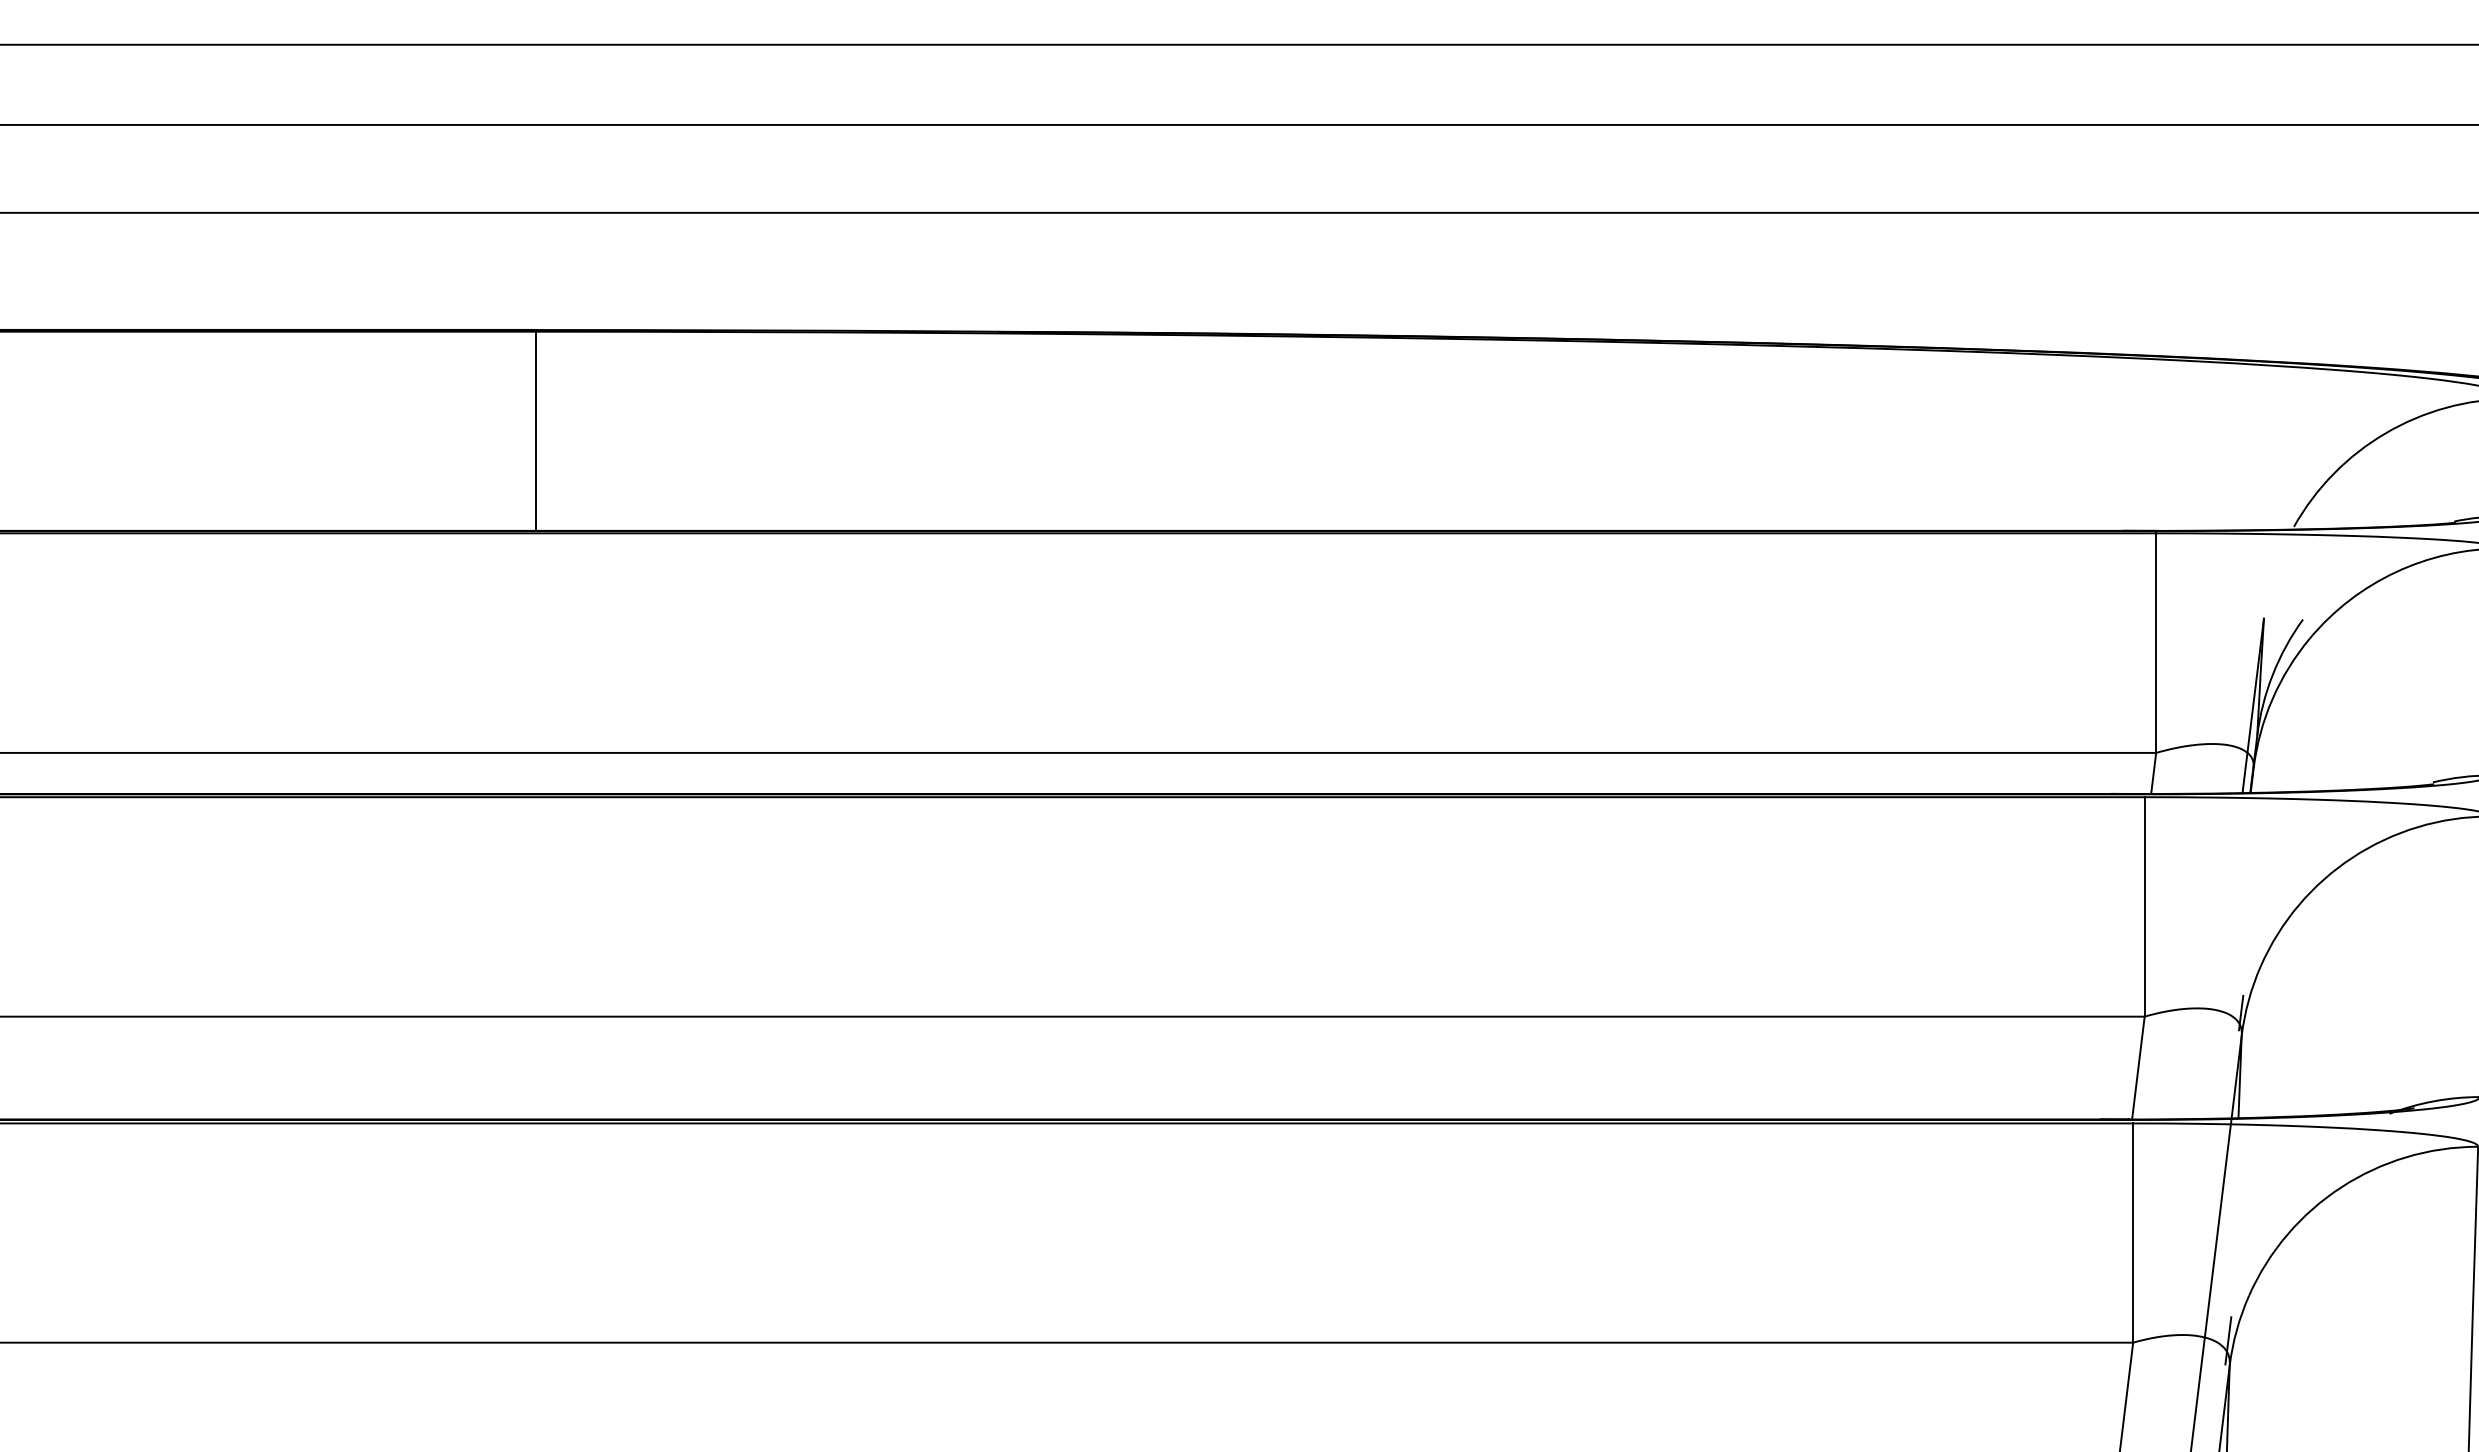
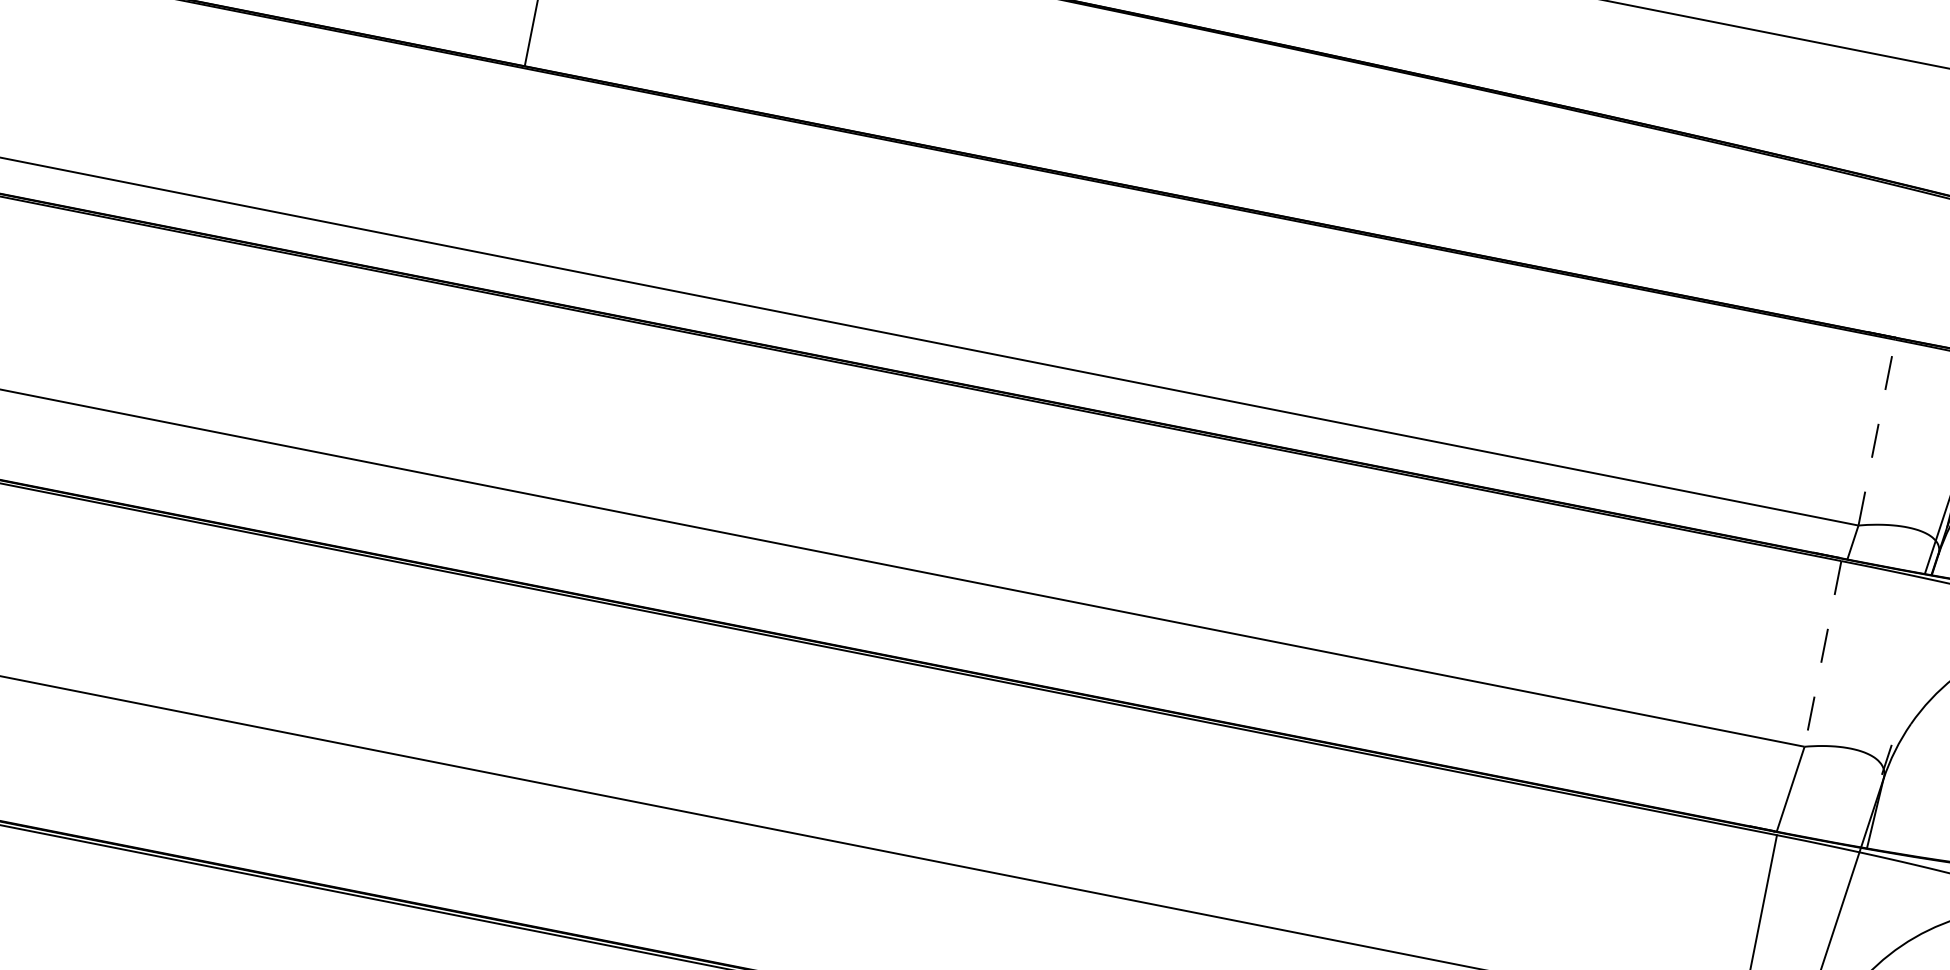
line: (2156, 643) -> (1877, 433), solid -> dashed
line: (2144, 906) -> (1822, 653), solid -> dashed

